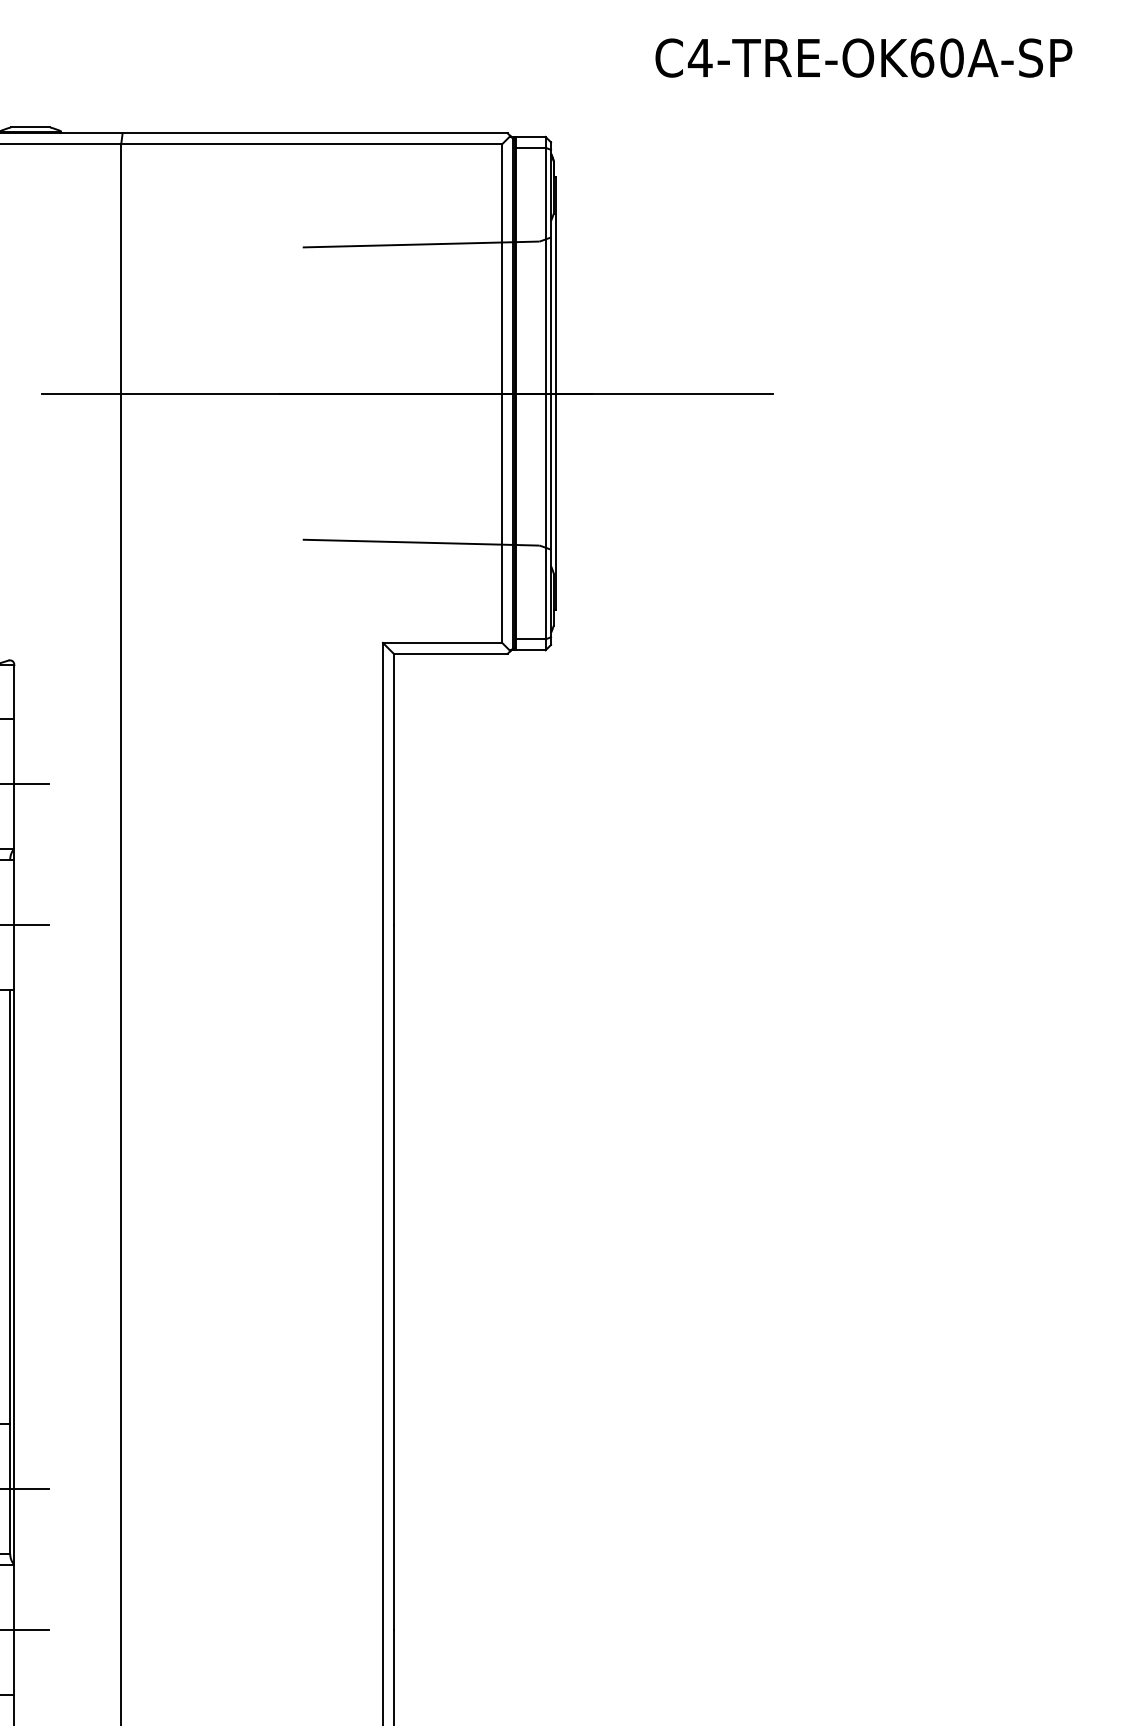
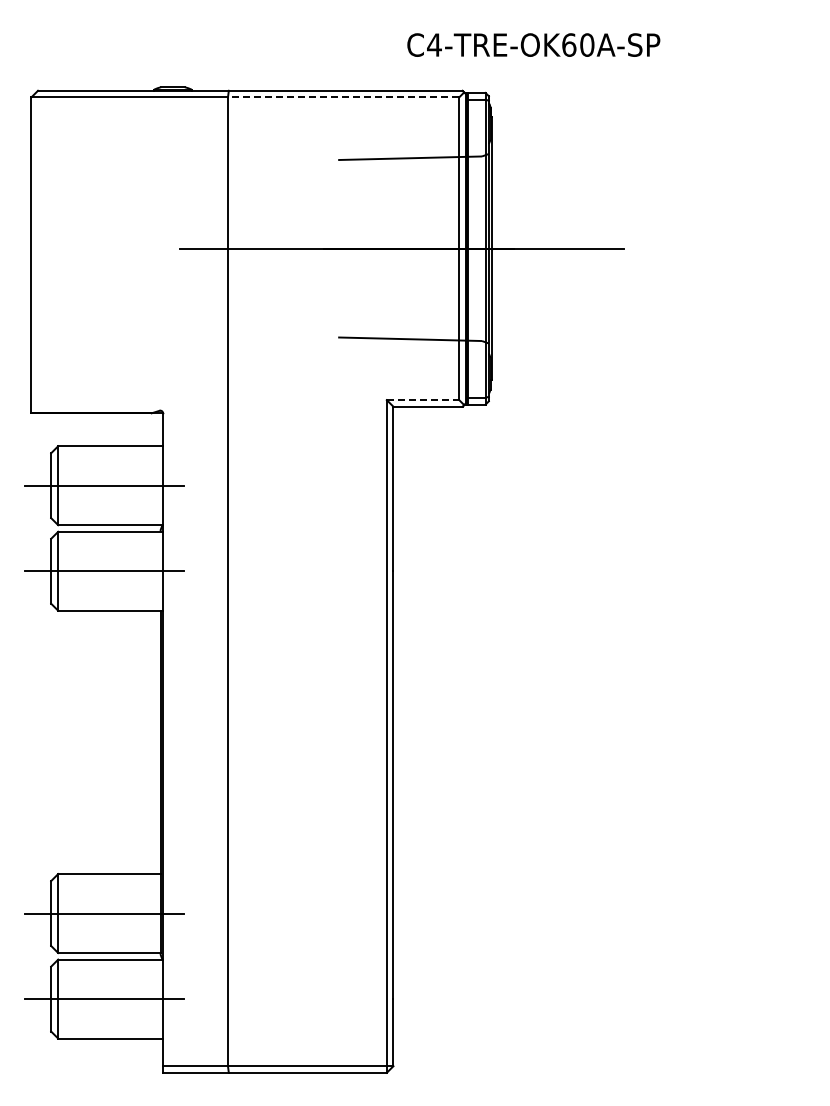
text: (863, 57) -> (533, 44), moved
line: (311, 144) -> (343, 97), solid -> dashed
line: (443, 643) -> (423, 400), solid -> dashed

